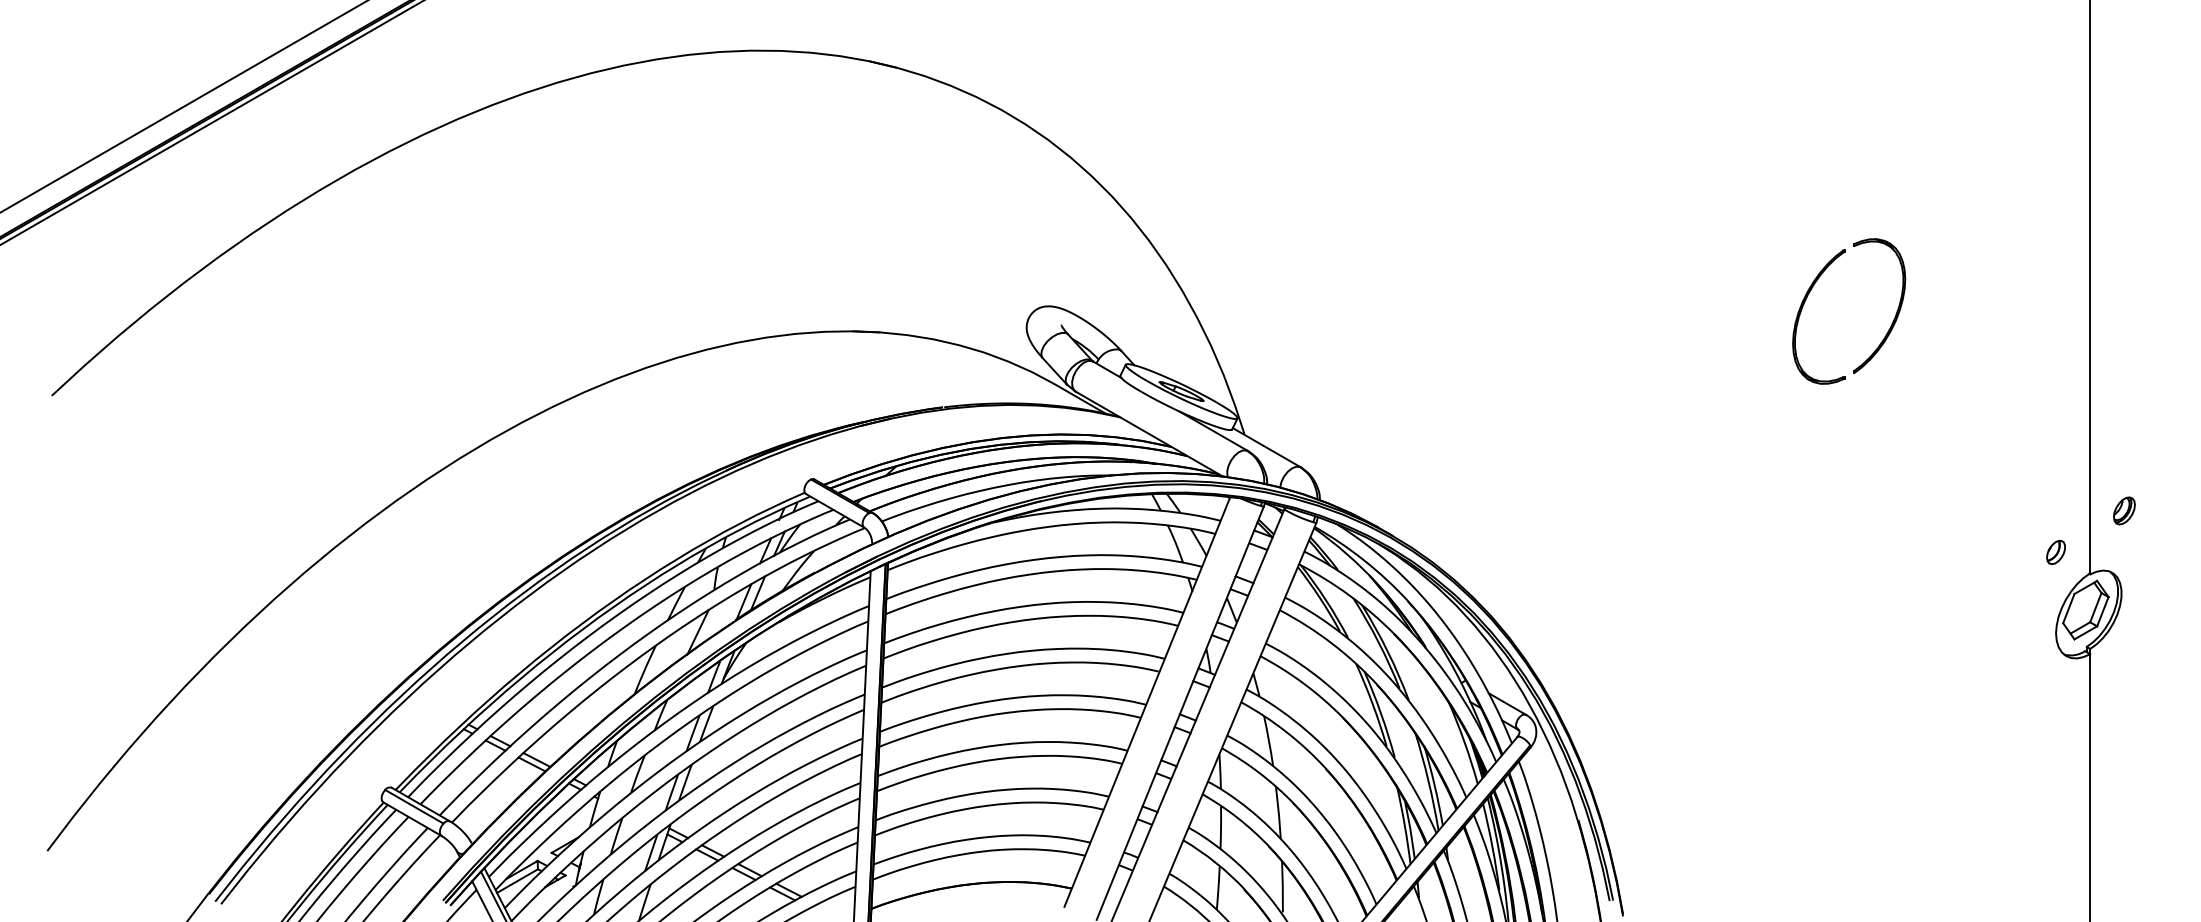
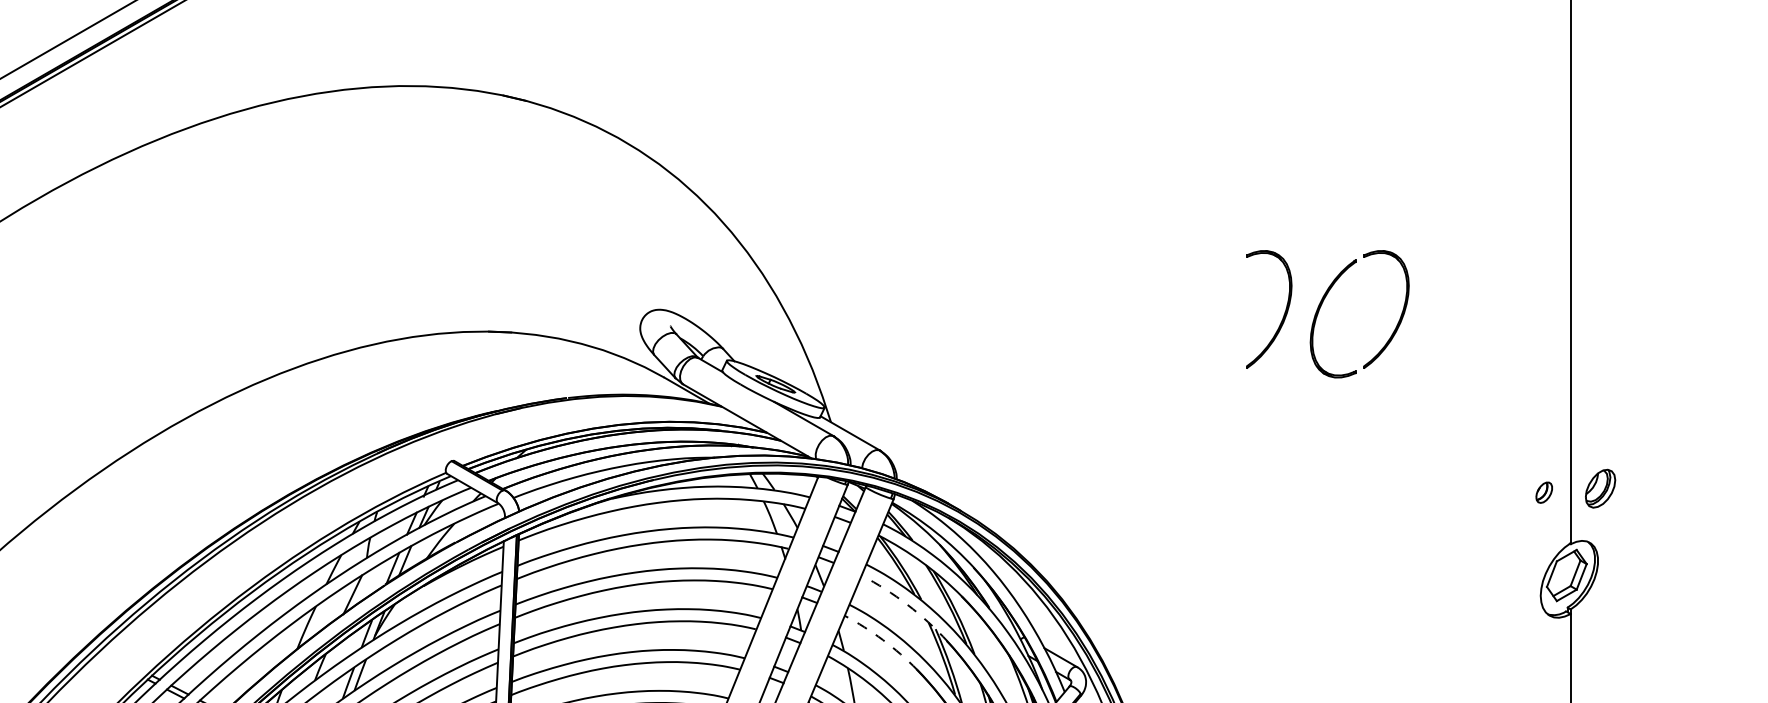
part: (1762, 311) -> (1283, 314), added
part: (2124, 510) -> (1600, 488), size x1.6
part: (2055, 552) -> (1543, 492), moved
arc: (1332, 643) -> (907, 604), solid -> dashed
arc: (1304, 683) -> (883, 639), solid -> dashed

